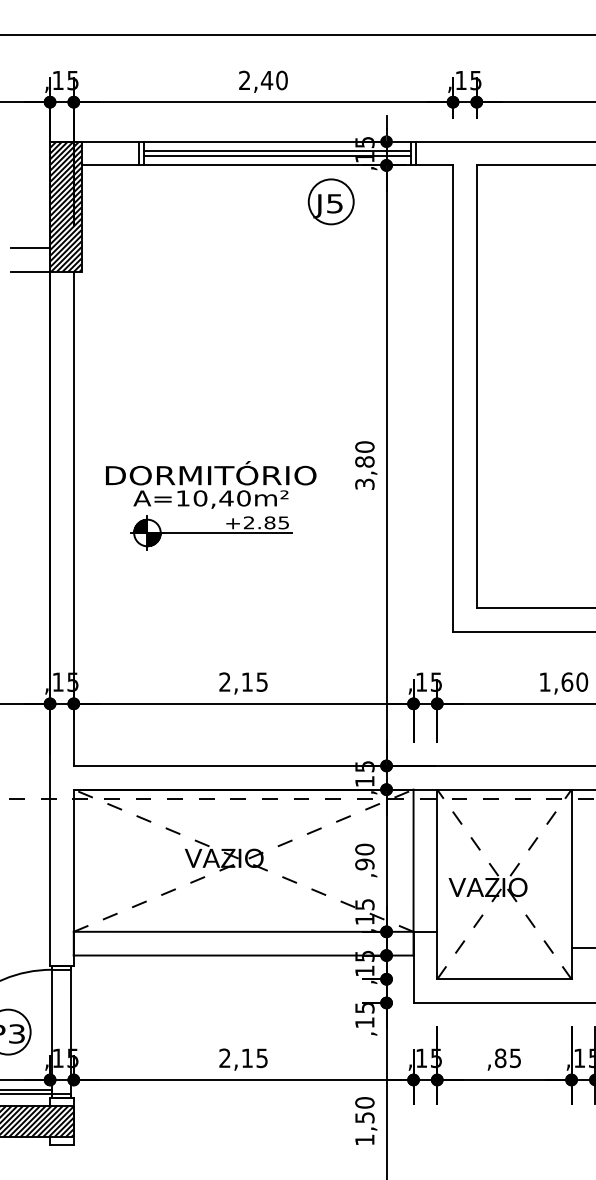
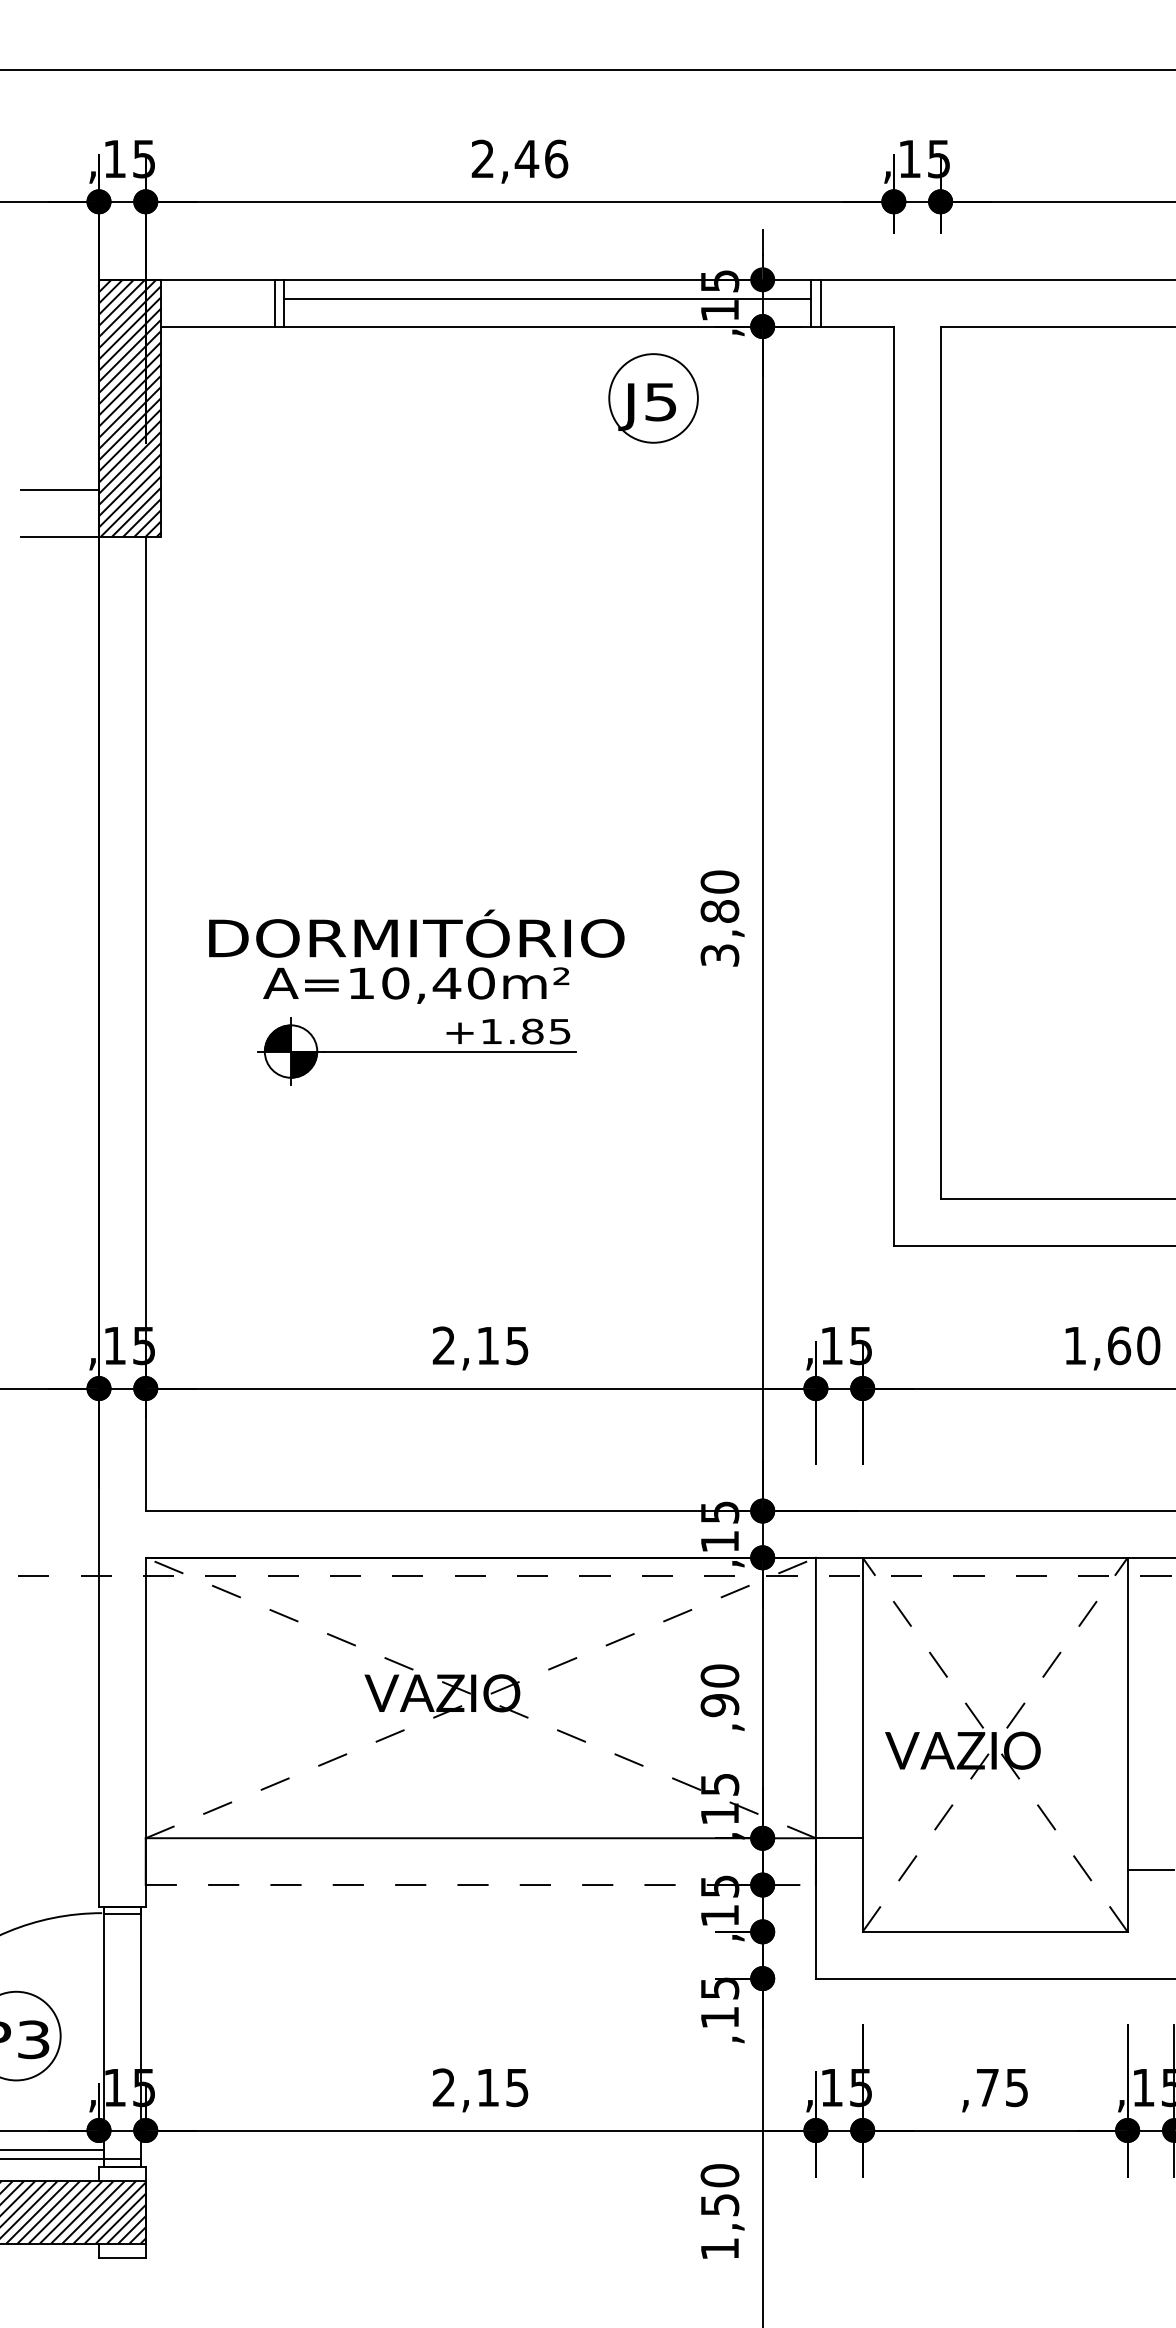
text: (281, 80) -> (555, 159), 2,40 -> 2,46
line: (277, 155) -> (547, 306), removed
text: (248, 522) -> (490, 1030), +2.85 -> +1.85
line: (243, 955) -> (480, 1884), solid -> dashed
text: (500, 1058) -> (987, 2088), ,85 -> ,75

